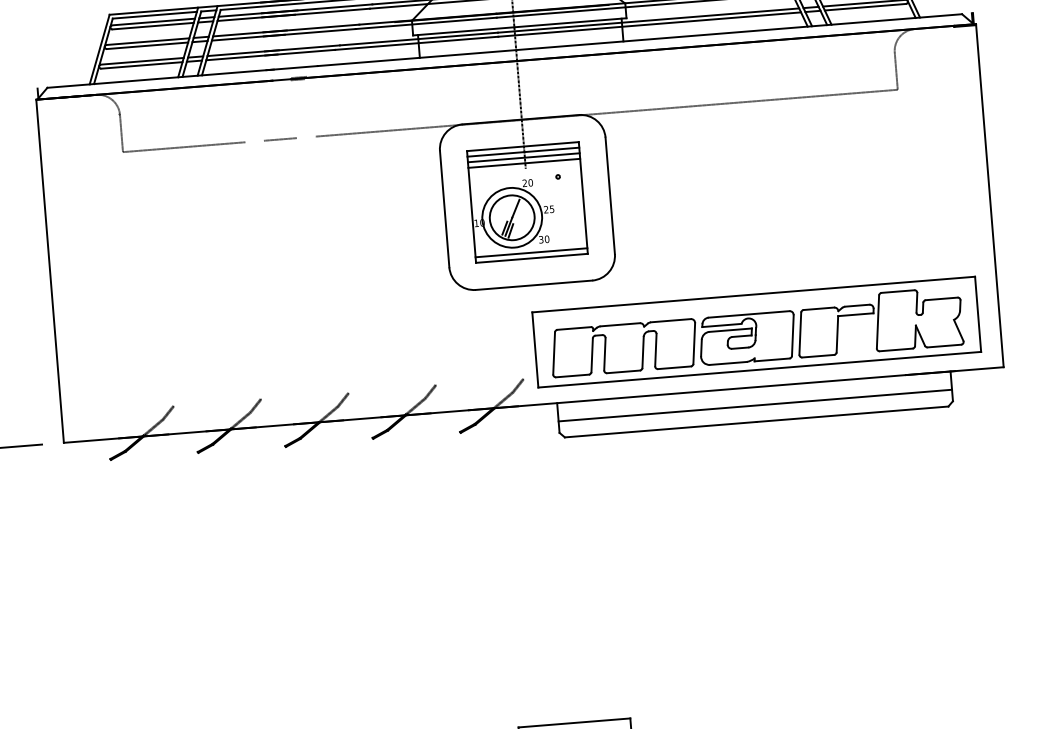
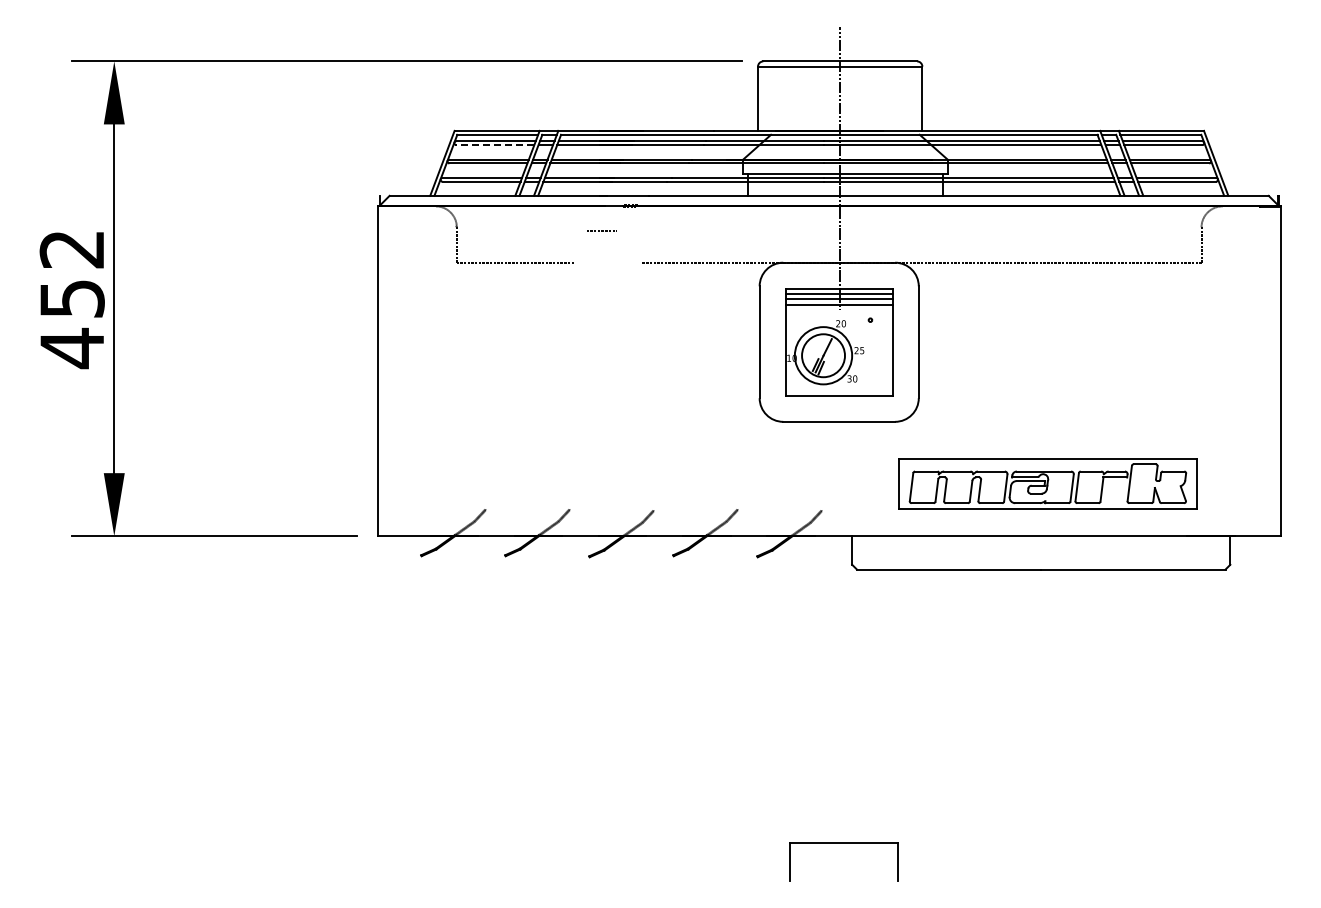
line: (152, 26) -> (494, 145), solid -> dashed
line: (280, 138) -> (601, 230), moved
line: (530, 252) -> (838, 390), removed
part: (755, 331) -> (1047, 483), size x0.7
line: (755, 405) -> (1041, 553), removed

